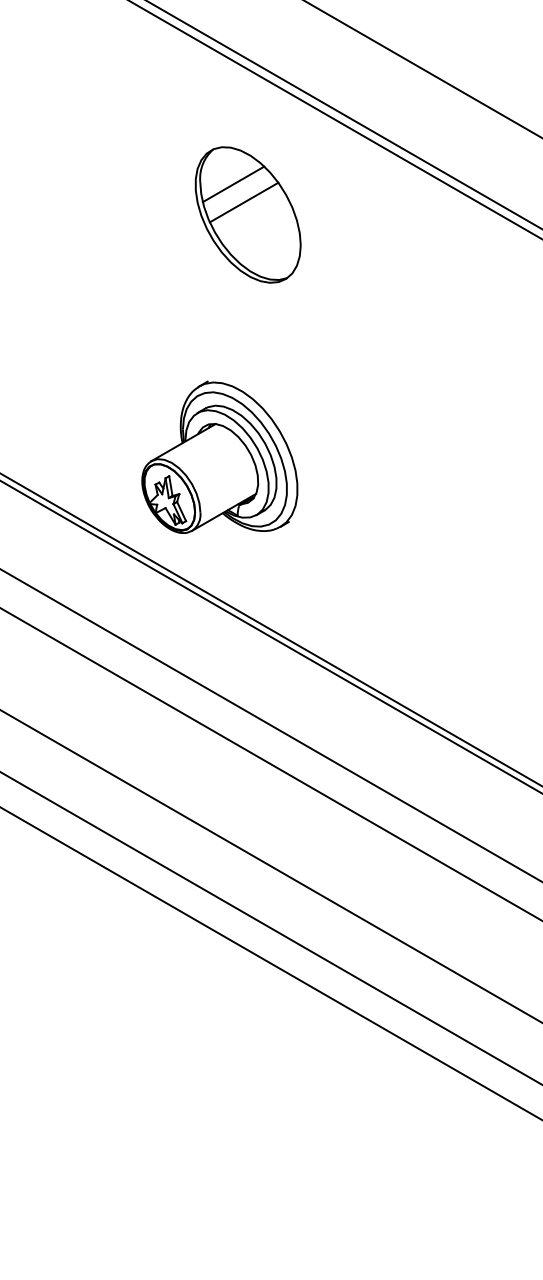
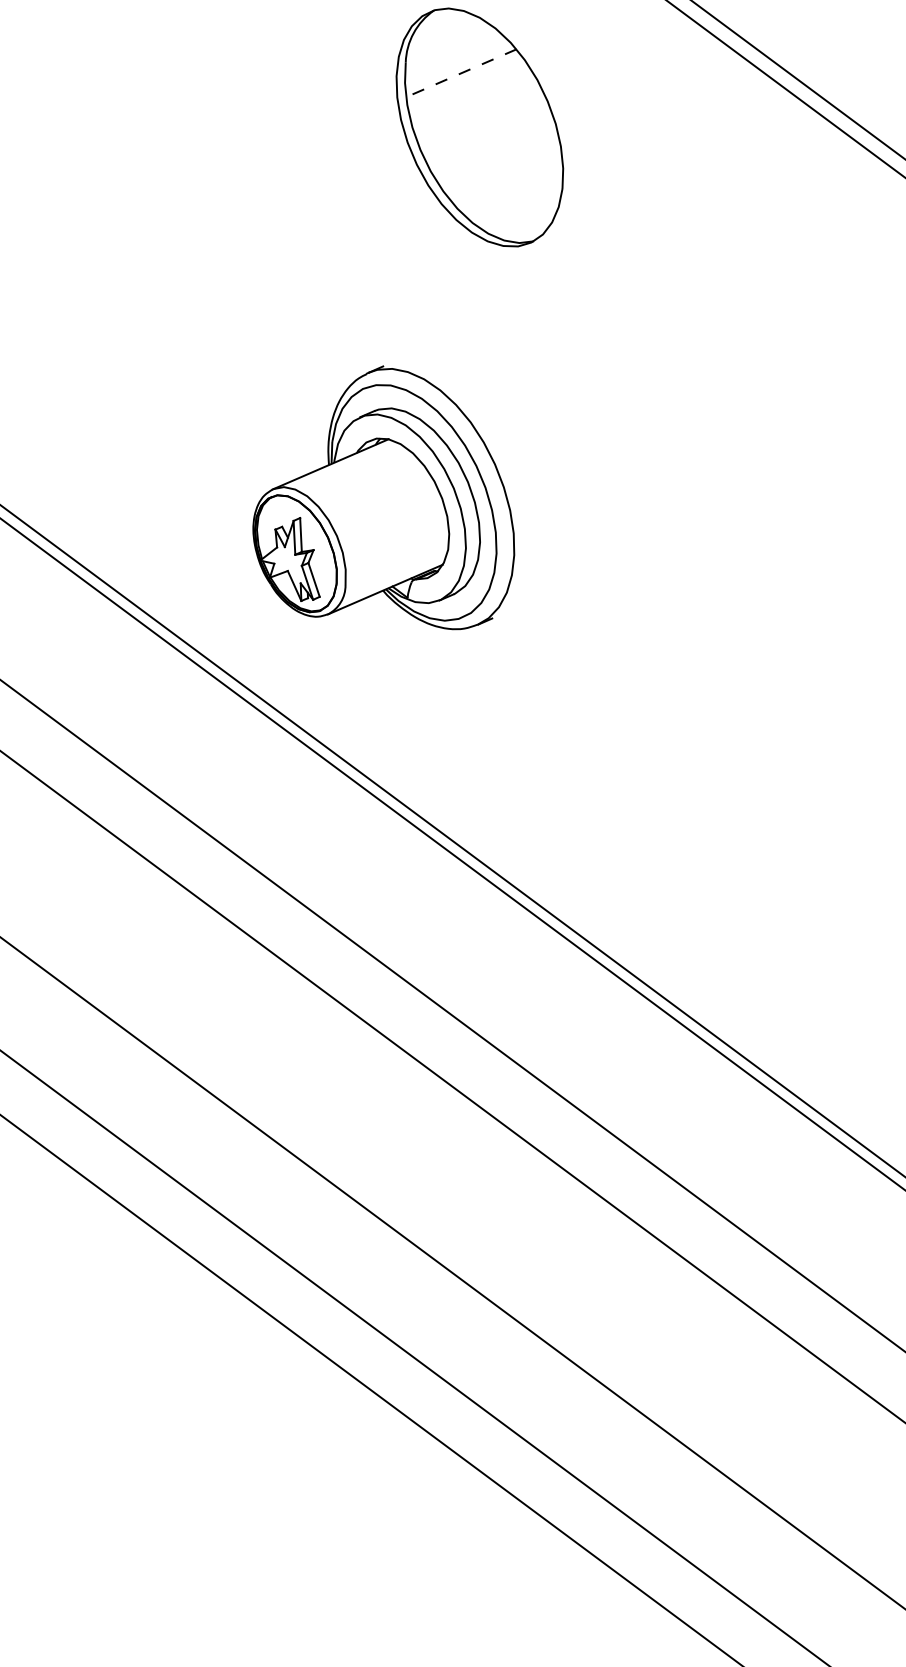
line: (233, 184) -> (461, 73), solid -> dashed
line: (243, 202) -> (474, 105), removed
part: (219, 456) -> (388, 494), moved

